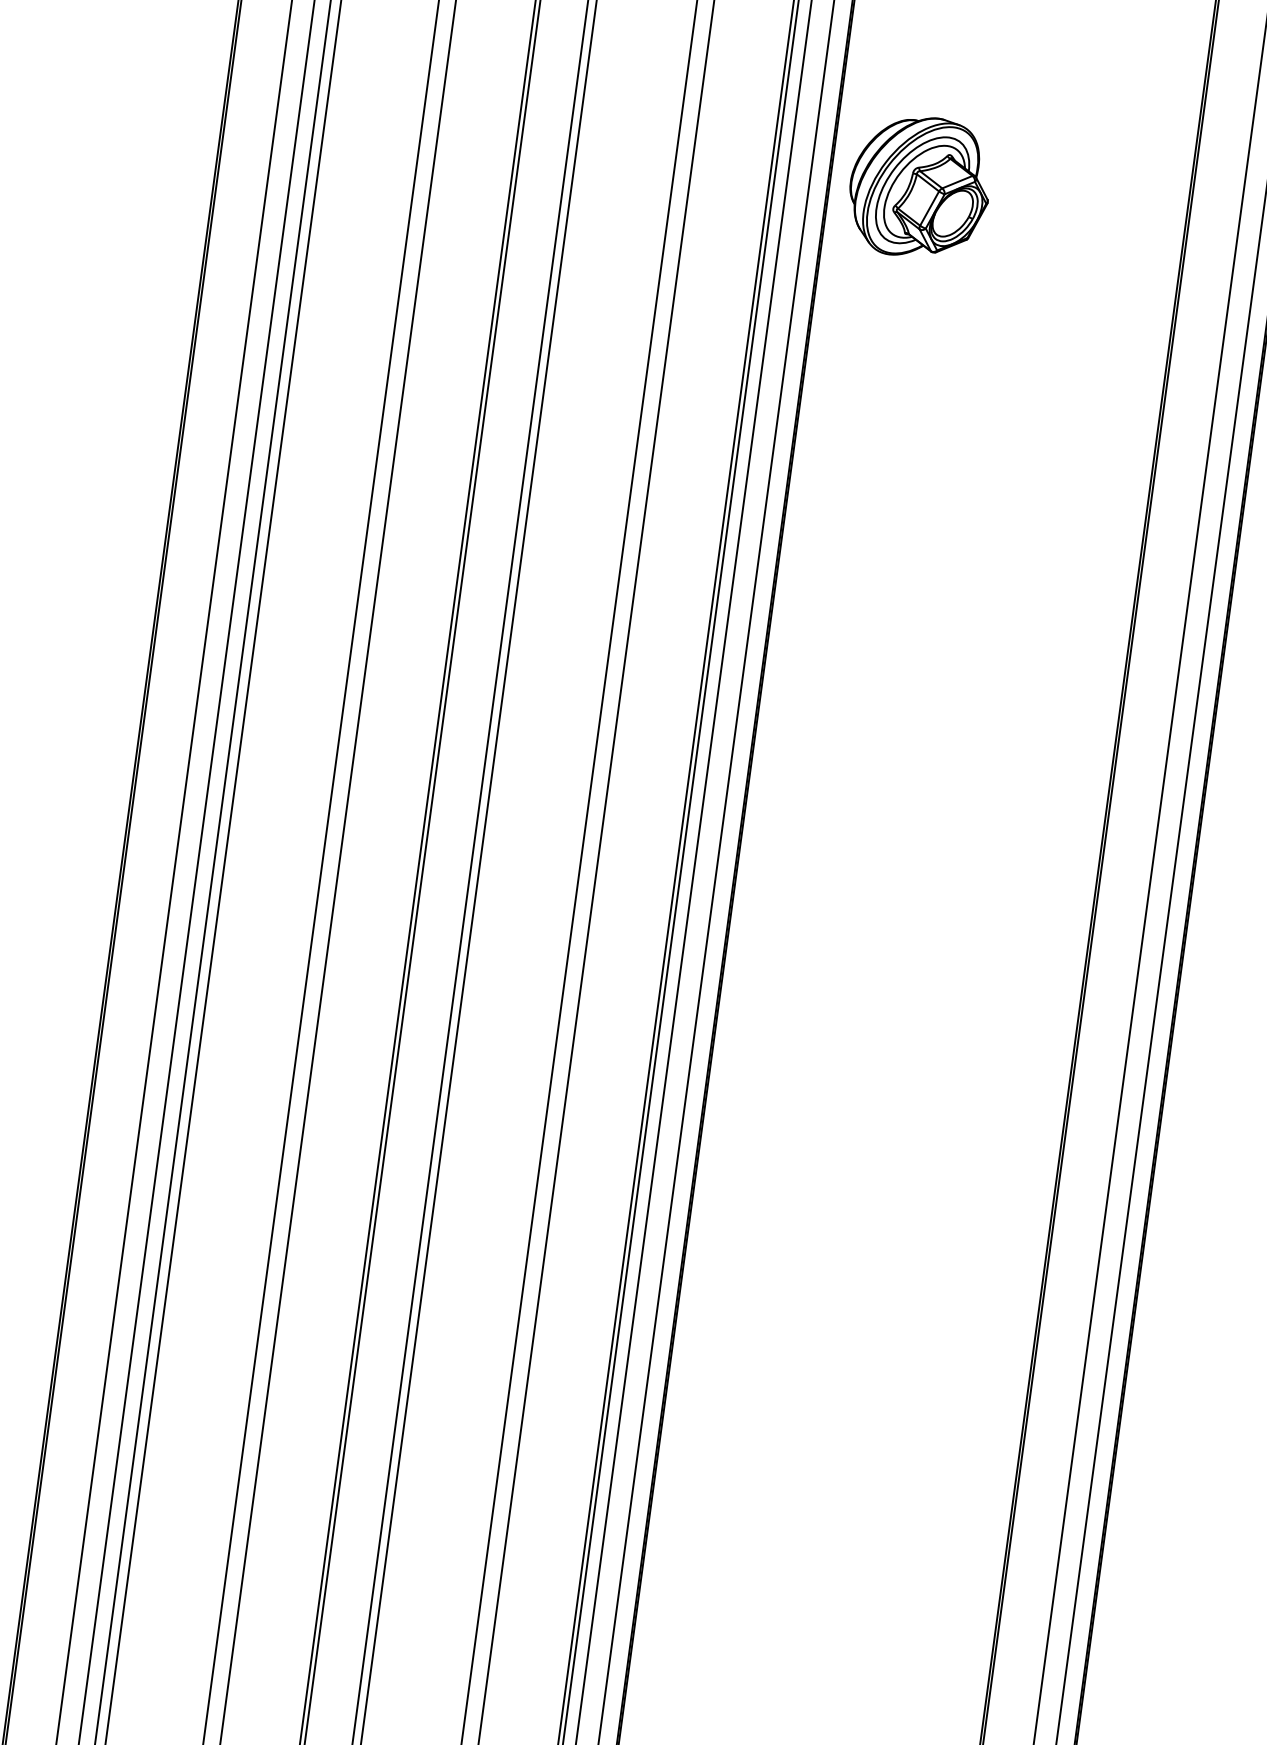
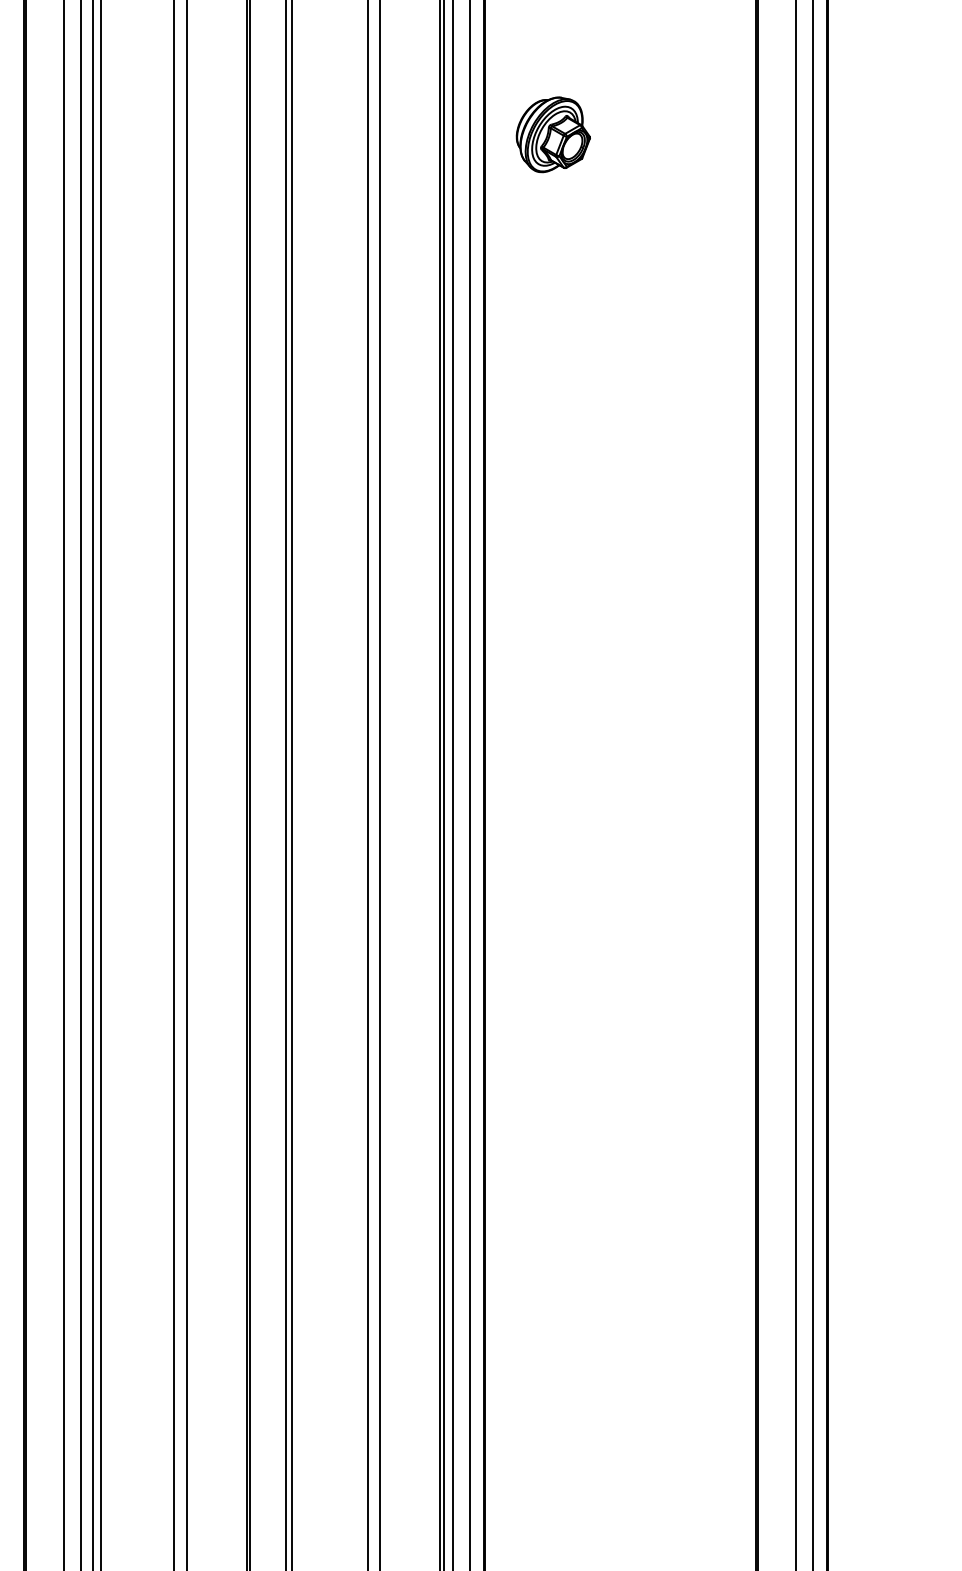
part: (920, 186) -> (553, 134), size x0.7

